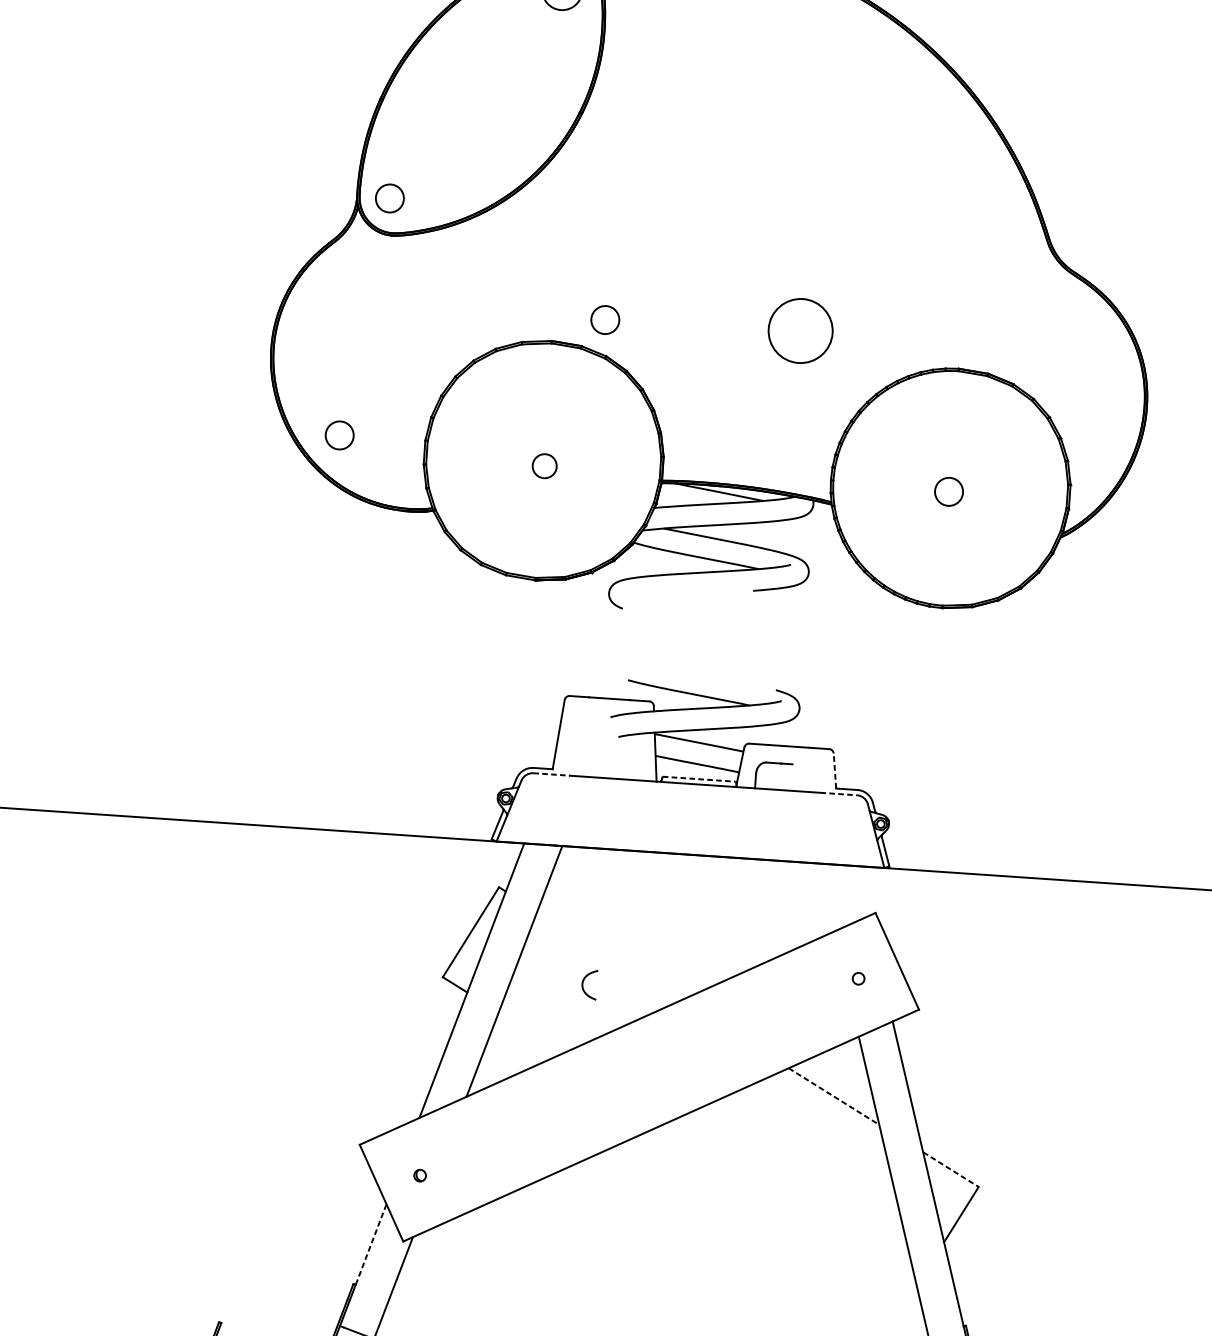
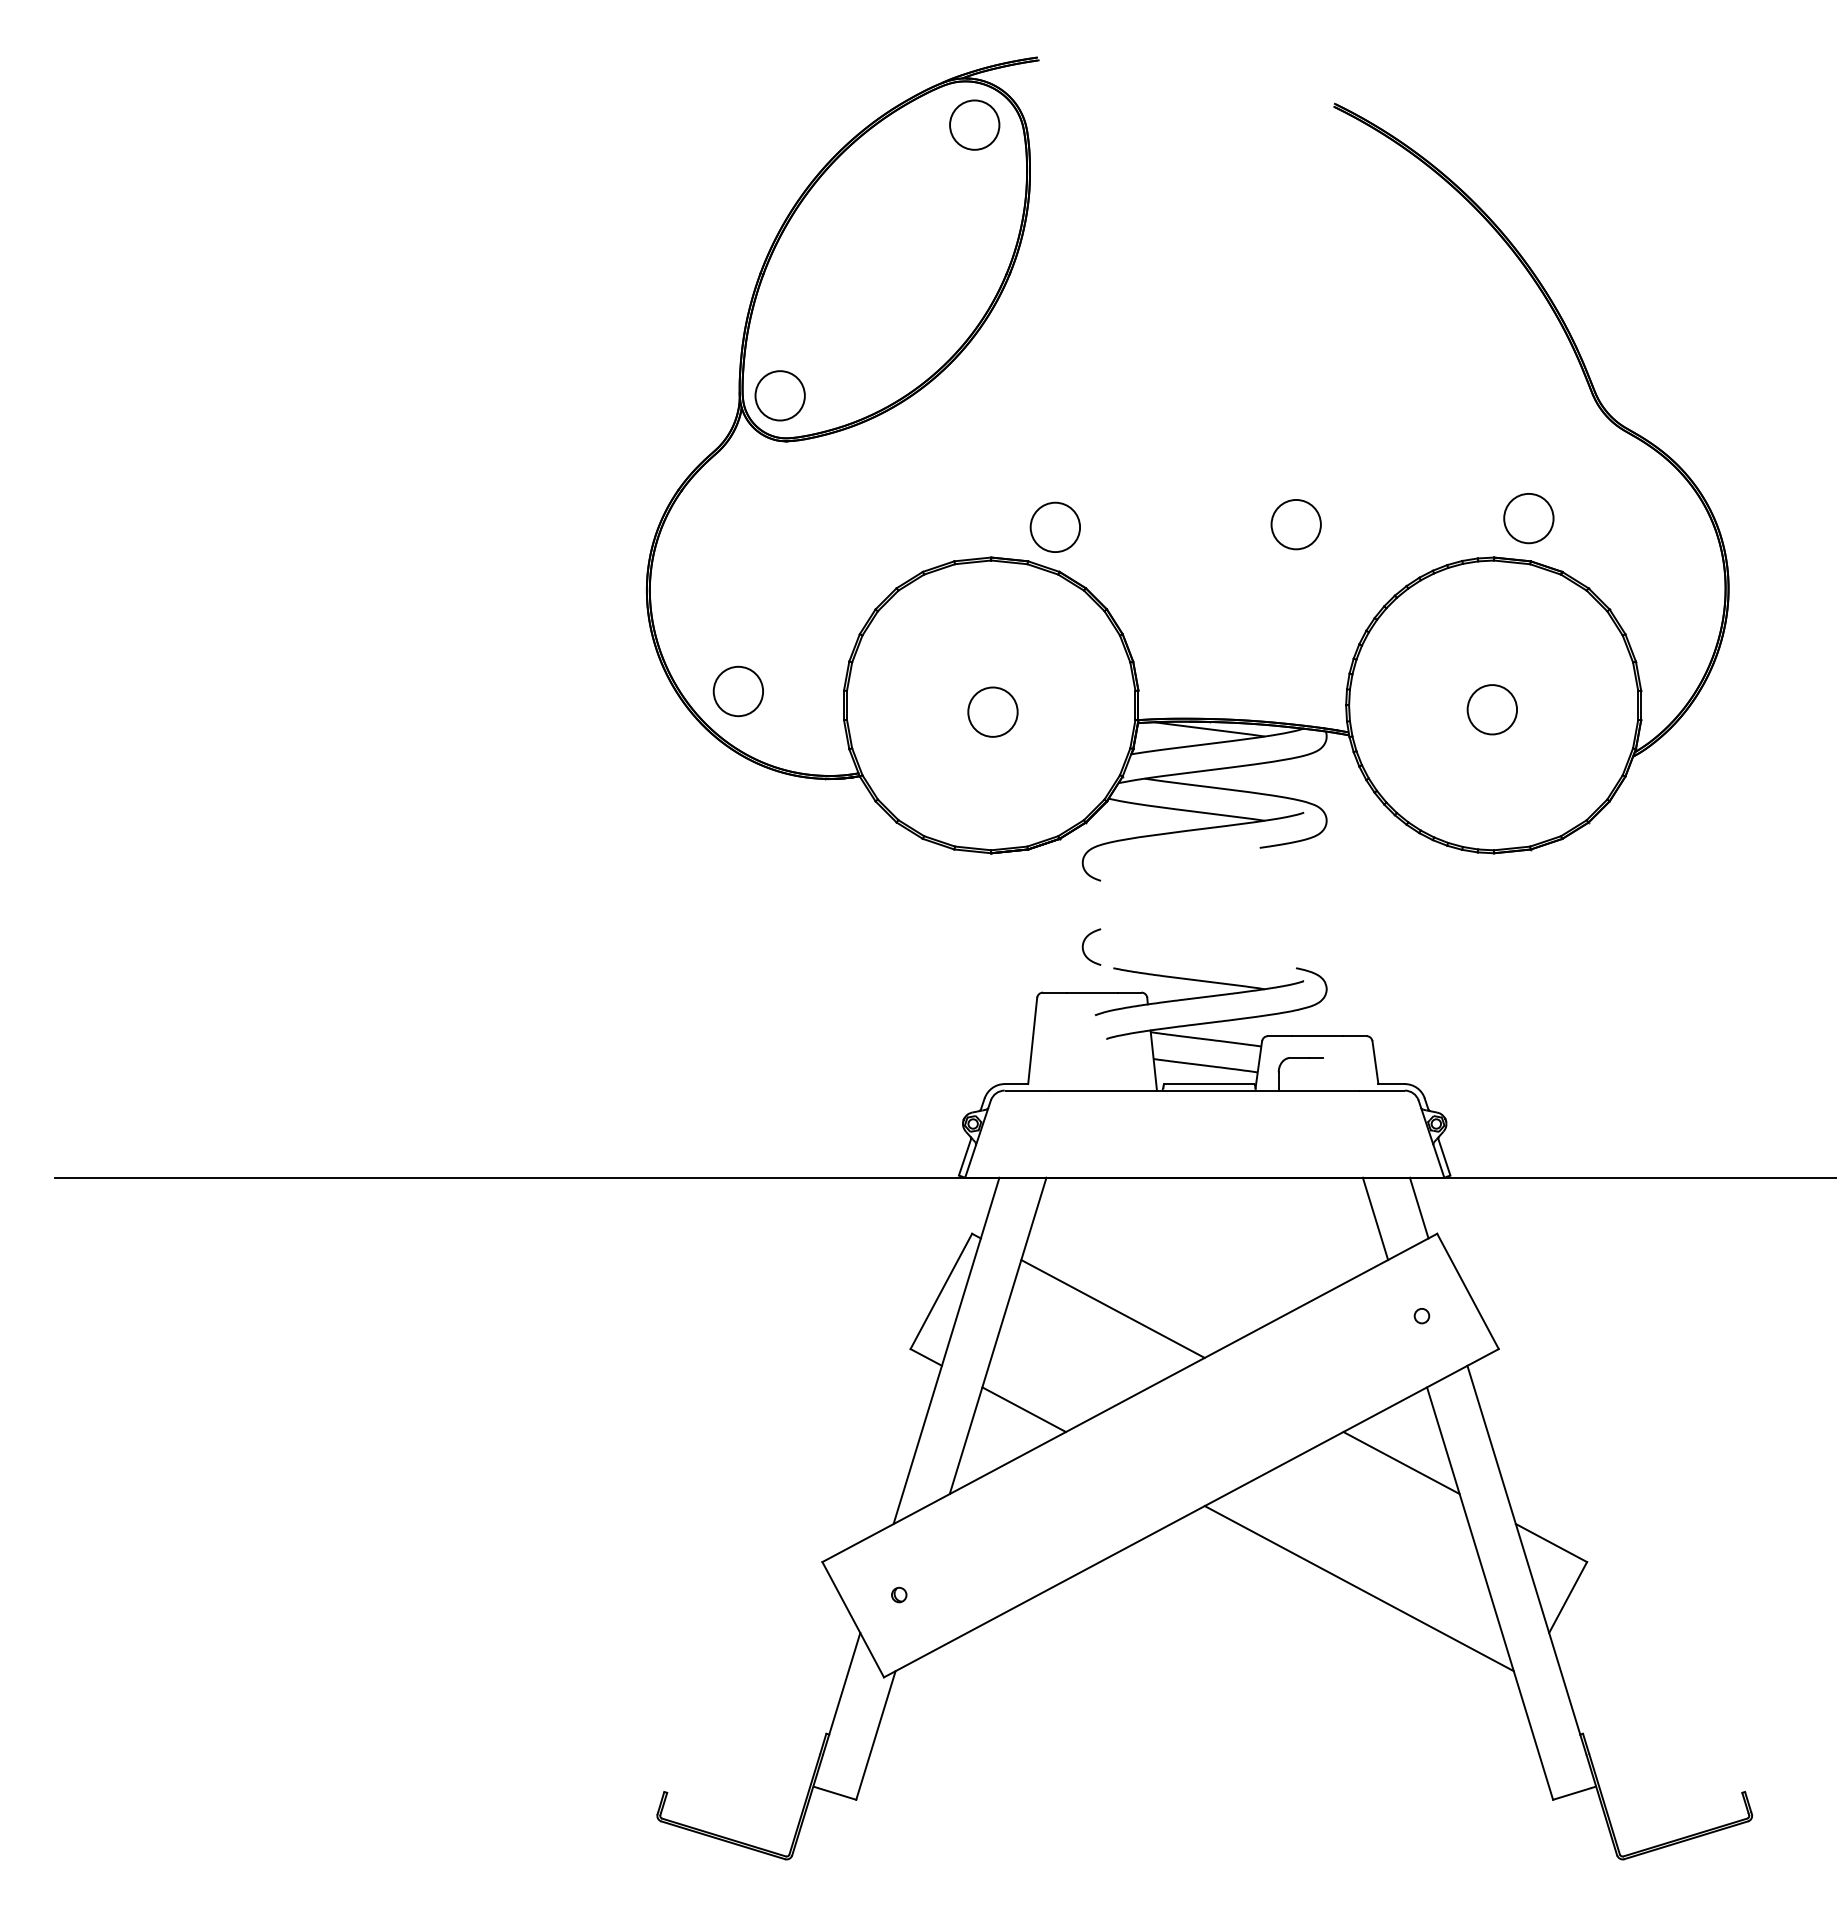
circle: (389, 198) -> (779, 395), size x1.43
circle: (604, 319) -> (1054, 526), size x1.43
circle: (799, 331) -> (1295, 524), size x0.62
circle: (988, 339) -> (1528, 518), added
circle: (339, 435) -> (737, 691), size x1.43
circle: (544, 465) -> (992, 711), size x1.67
circle: (949, 491) -> (1492, 709), size x1.43
line: (835, 770) -> (1375, 1062), dashed -> solid
line: (551, 774) -> (1027, 1090), dashed -> solid
line: (699, 779) -> (1209, 1084), dashed -> solid
line: (839, 793) -> (1382, 1090), dashed -> solid
line: (861, 890) -> (1418, 1207), added
line: (826, 897) -> (1375, 1218), added
line: (608, 955) -> (1112, 1308), added
curve: (584, 981) -> (1084, 943), moved
line: (530, 1032) -> (1023, 1409), added
line: (833, 1096) -> (1401, 1462), dashed -> solid
line: (950, 1169) -> (1551, 1543), dashed -> solid
line: (792, 1195) -> (1358, 1588), added
line: (370, 1244) -> (844, 1683), dashed -> solid

